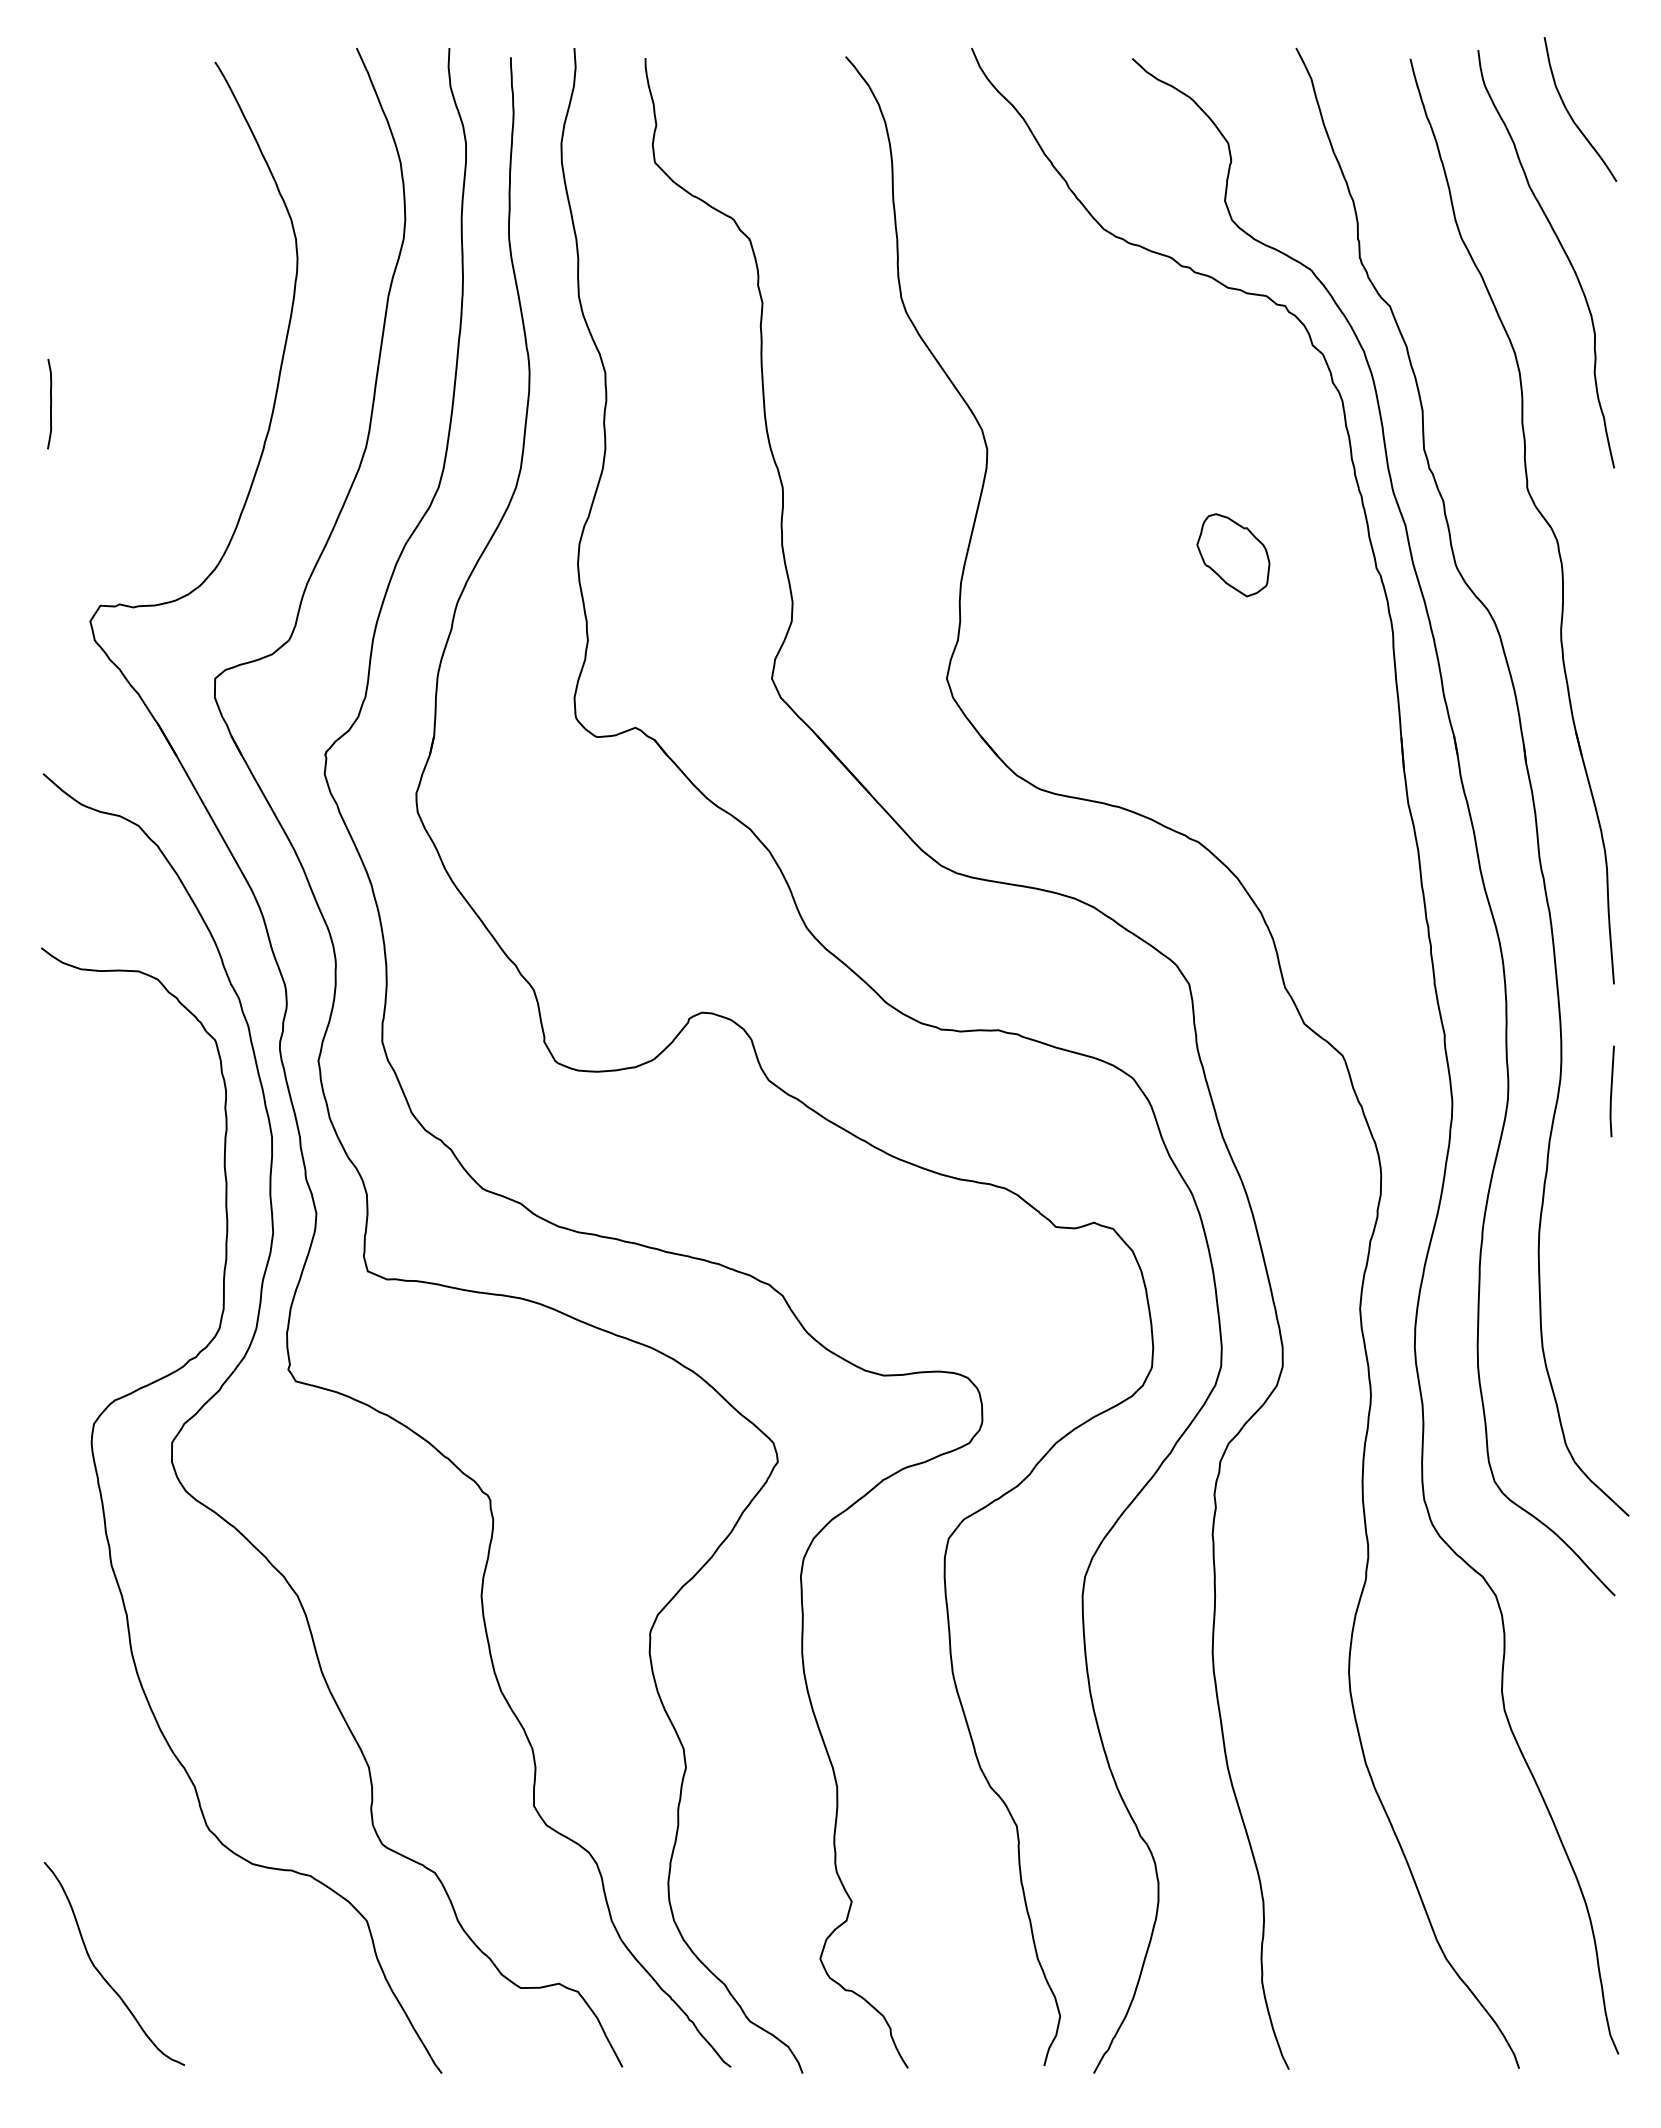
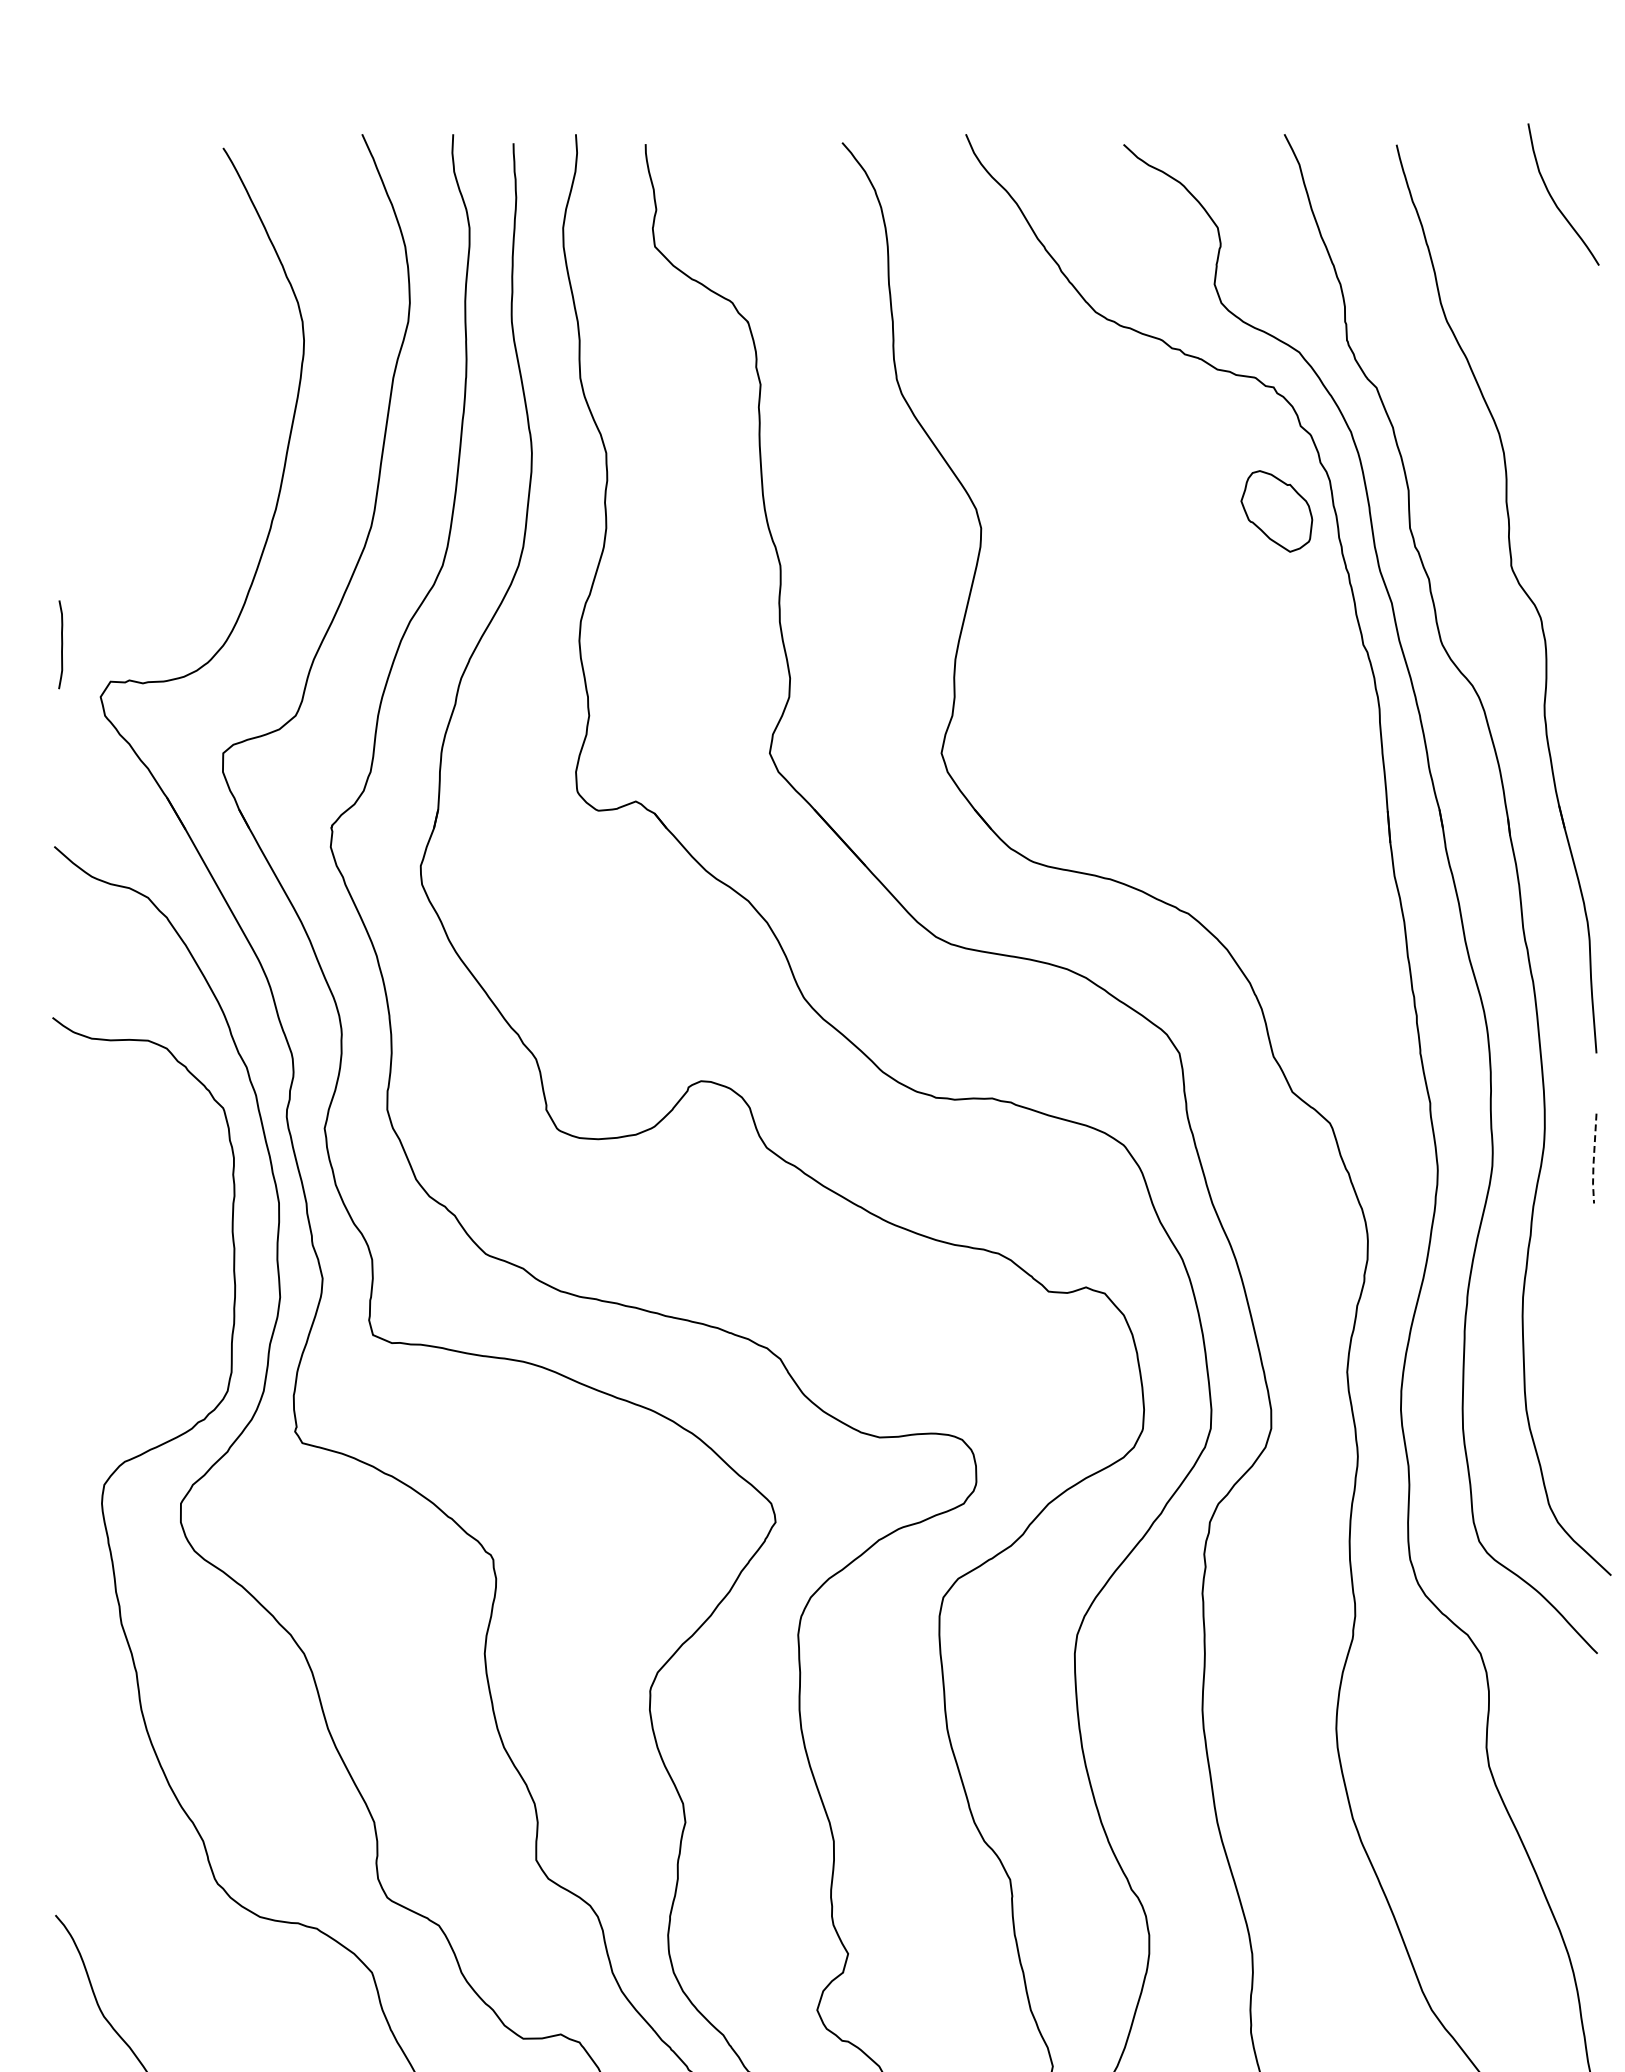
curve: (1563, 251) -> (1546, 333), removed
curve: (50, 404) -> (61, 645), moved
part: (1233, 555) -> (1276, 511), moved
line: (1611, 1093) -> (1594, 1160), solid -> dashed

